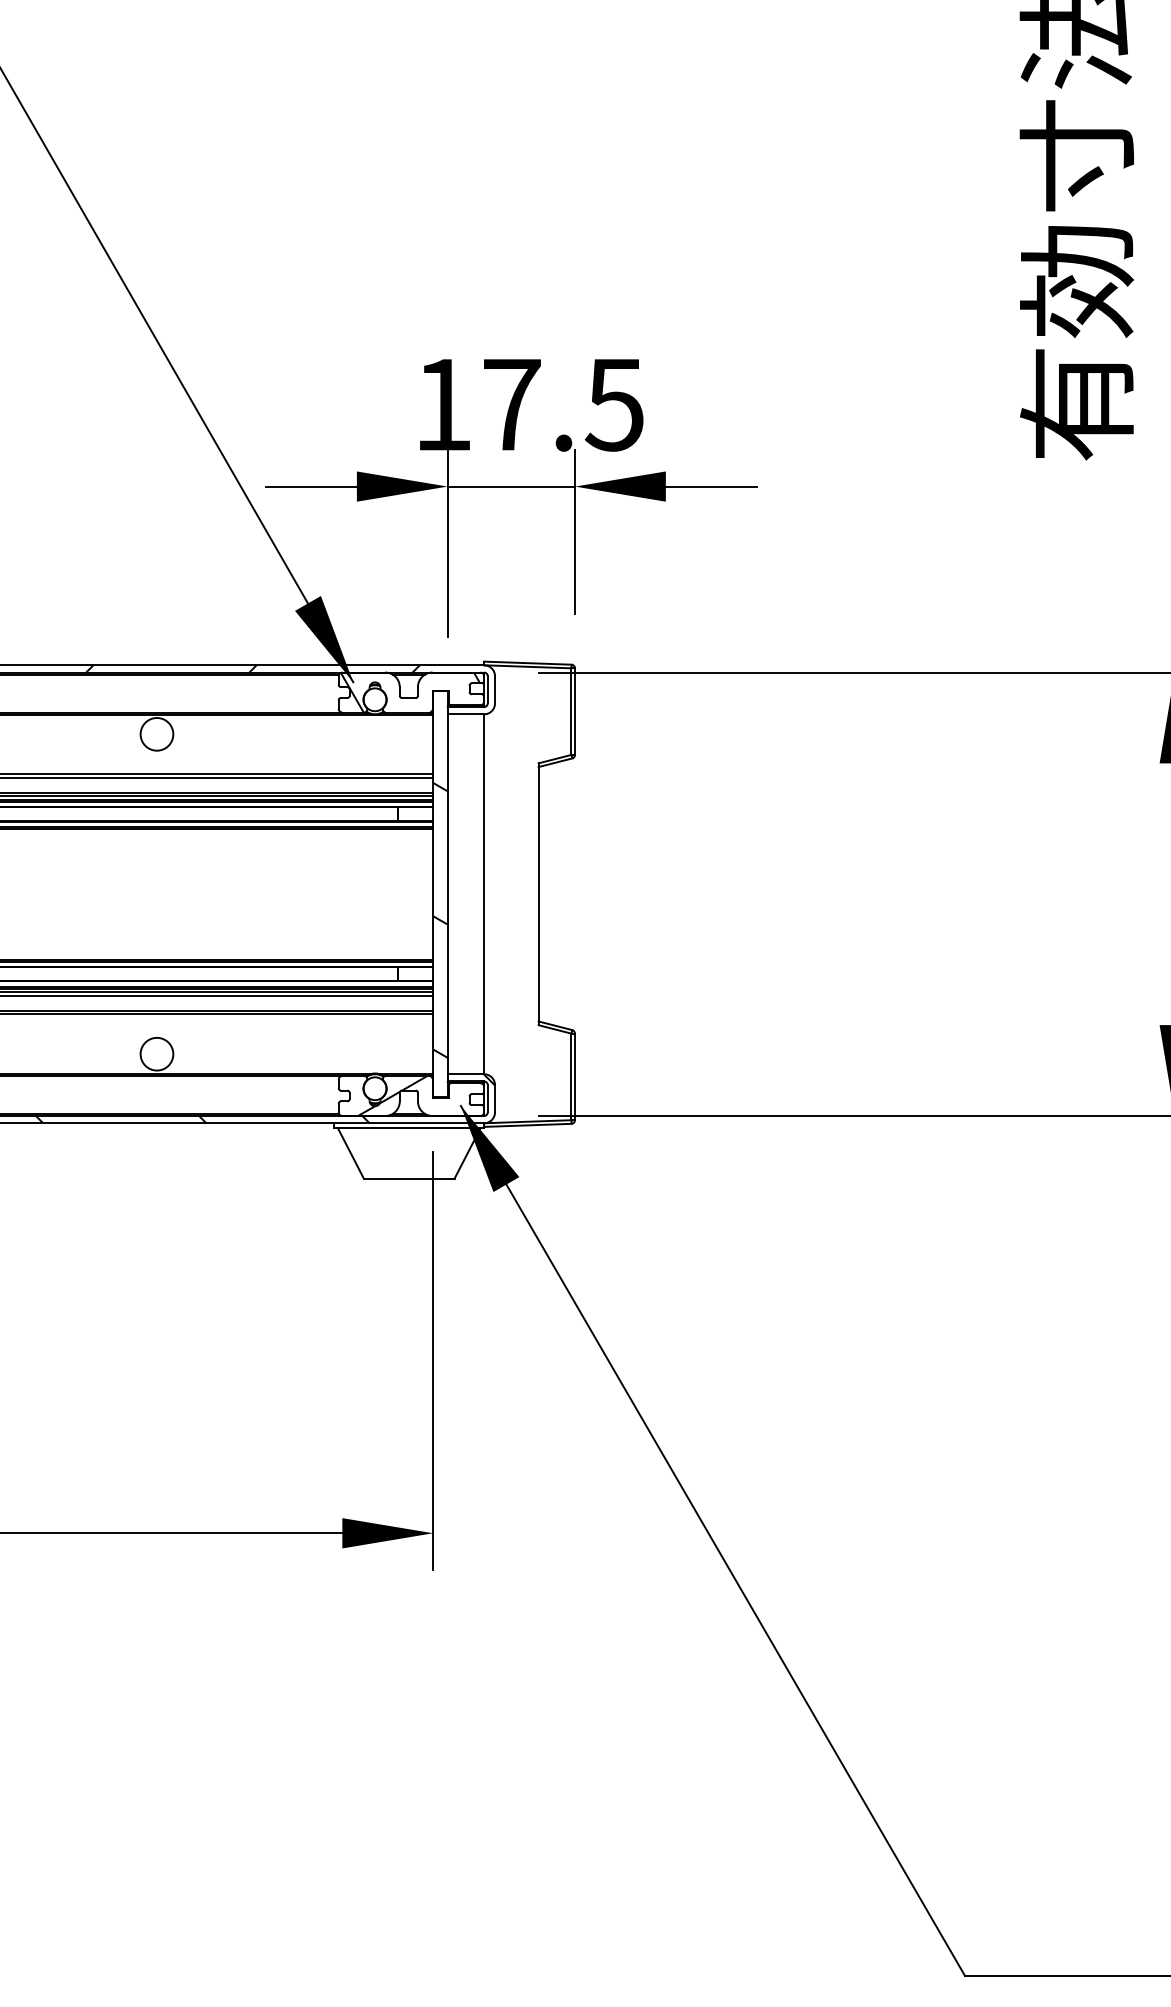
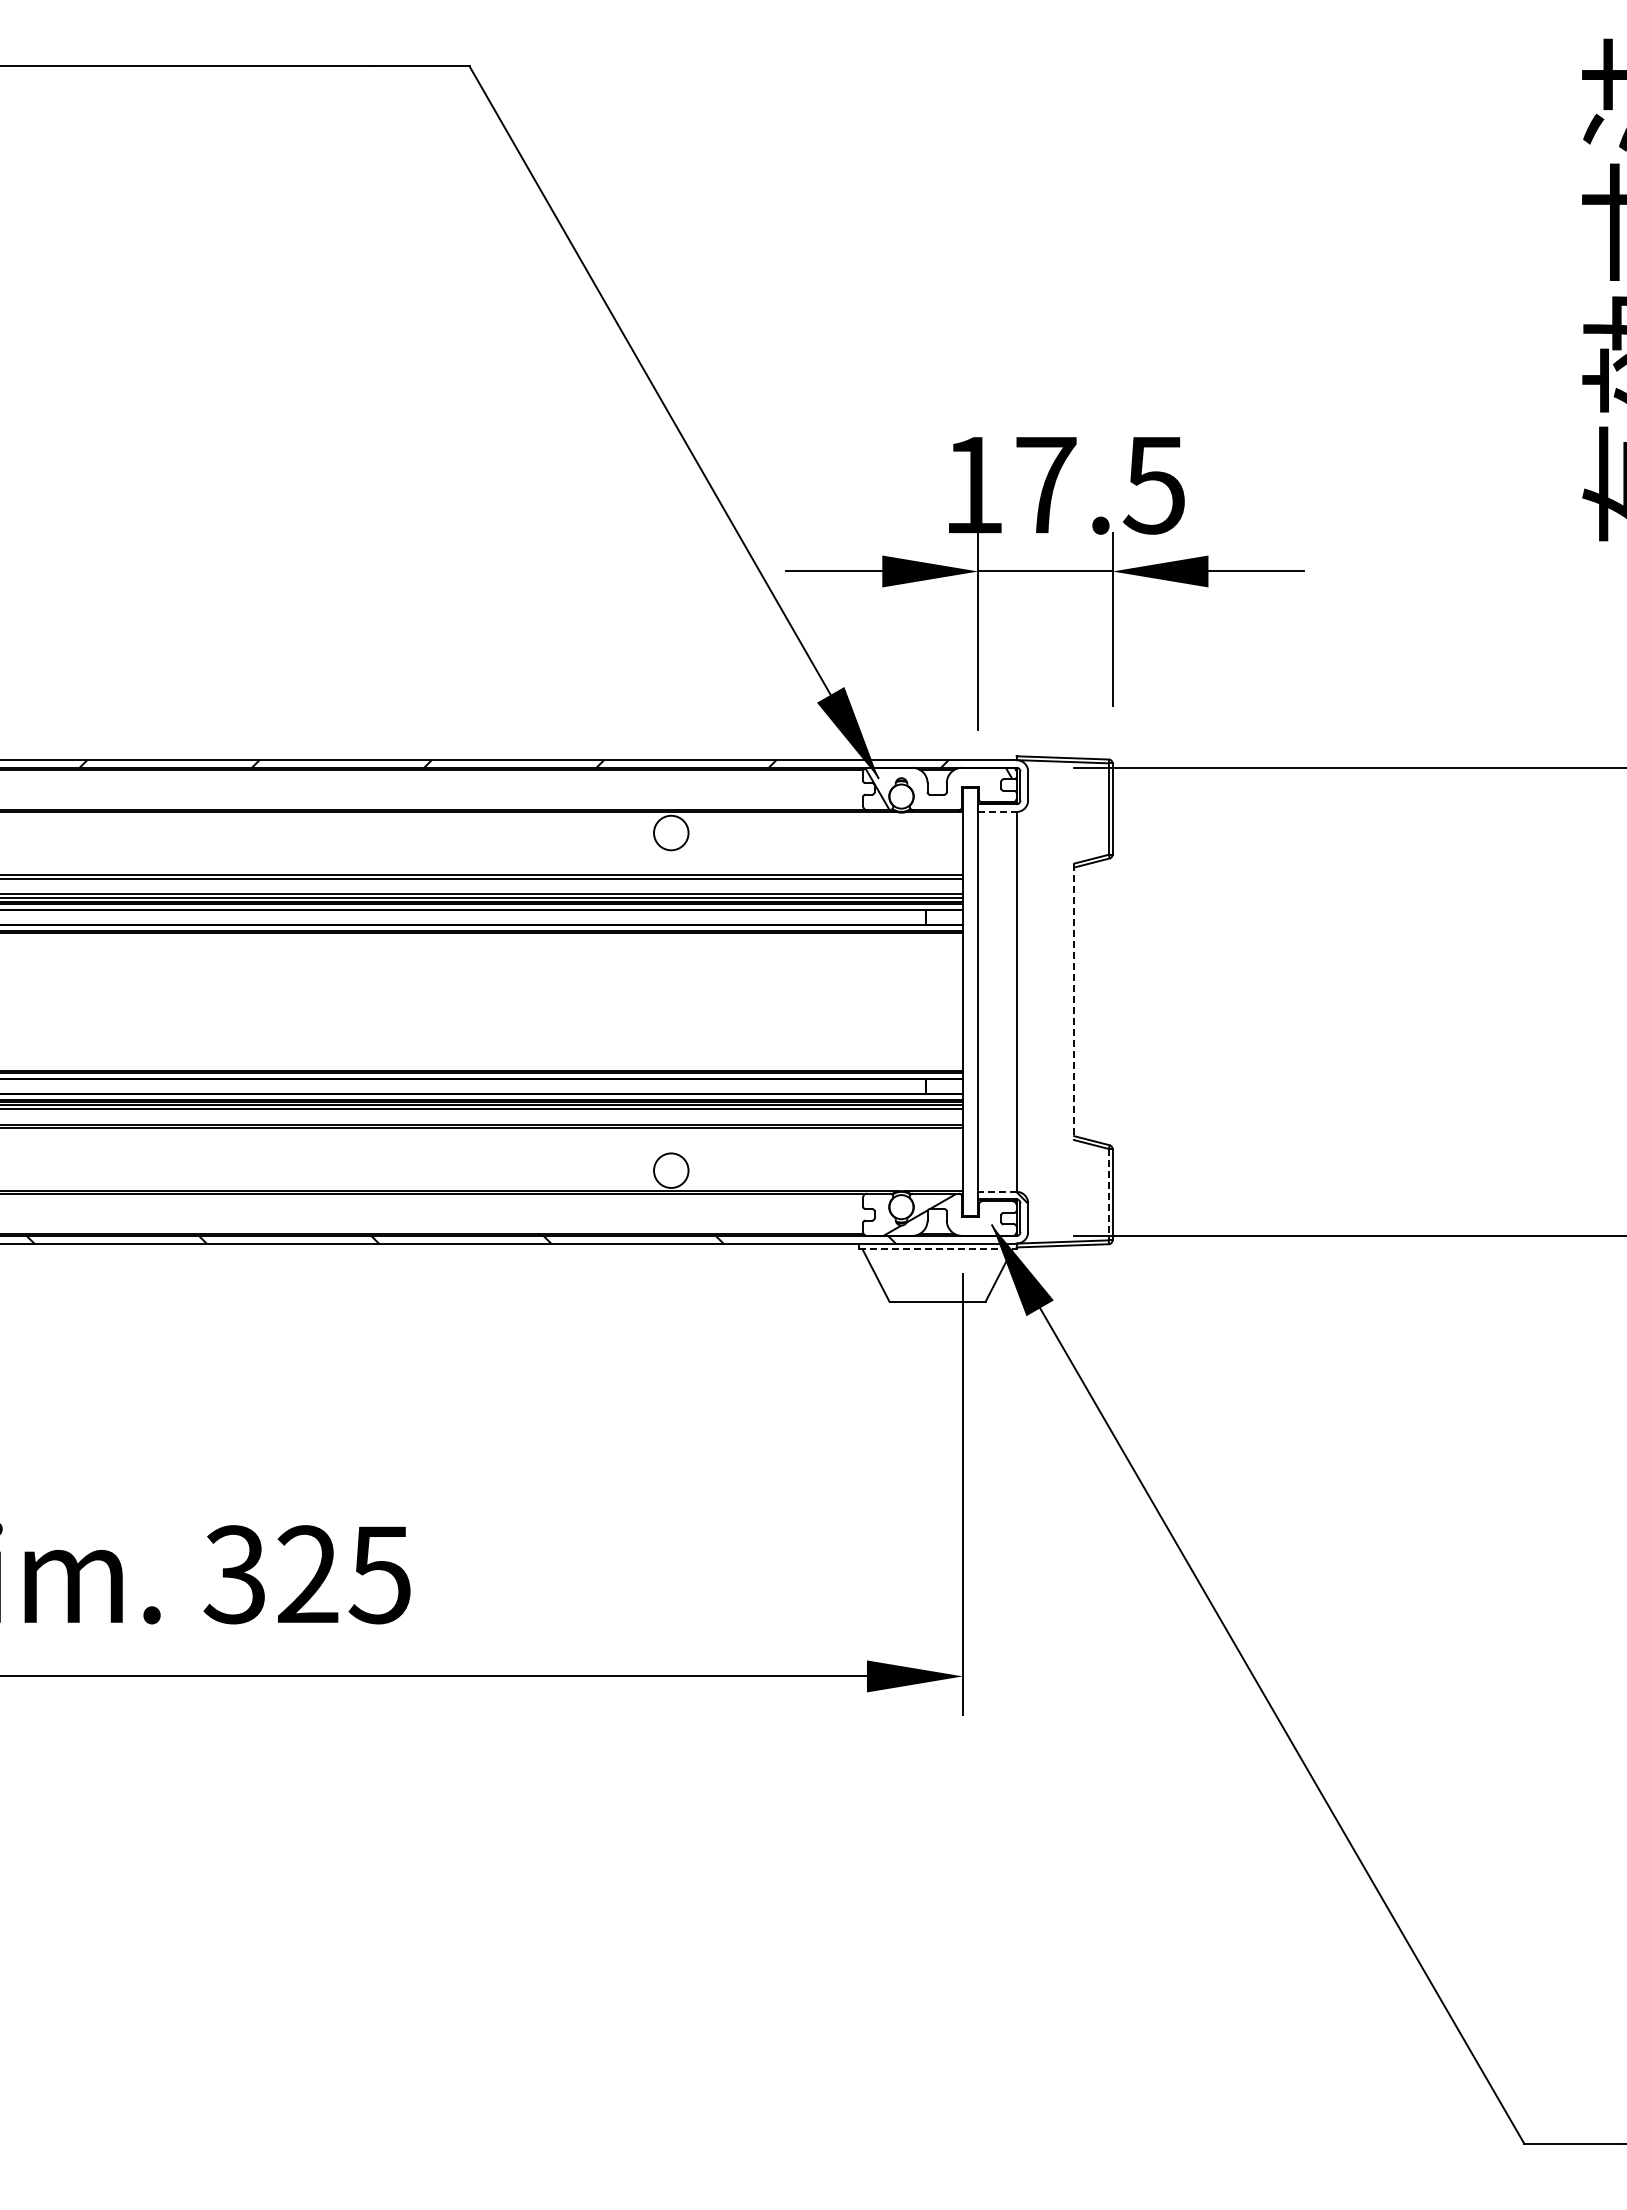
line: (466, 713) -> (997, 811), solid -> dashed
line: (538, 894) -> (1074, 1002), solid -> dashed
hatch: (440, 920) -> (970, 1029), removed
line: (465, 1073) -> (996, 1191), solid -> dashed
line: (571, 1076) -> (1108, 1194), solid -> dashed
line: (410, 1127) -> (938, 1248), solid -> dashed

